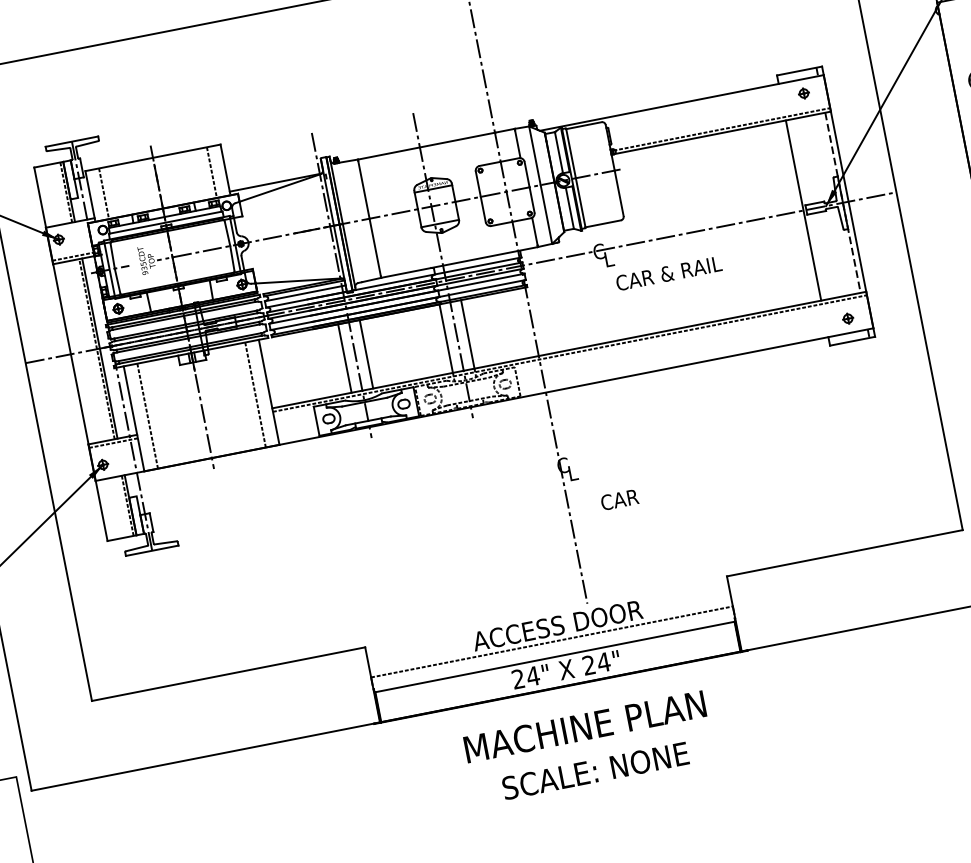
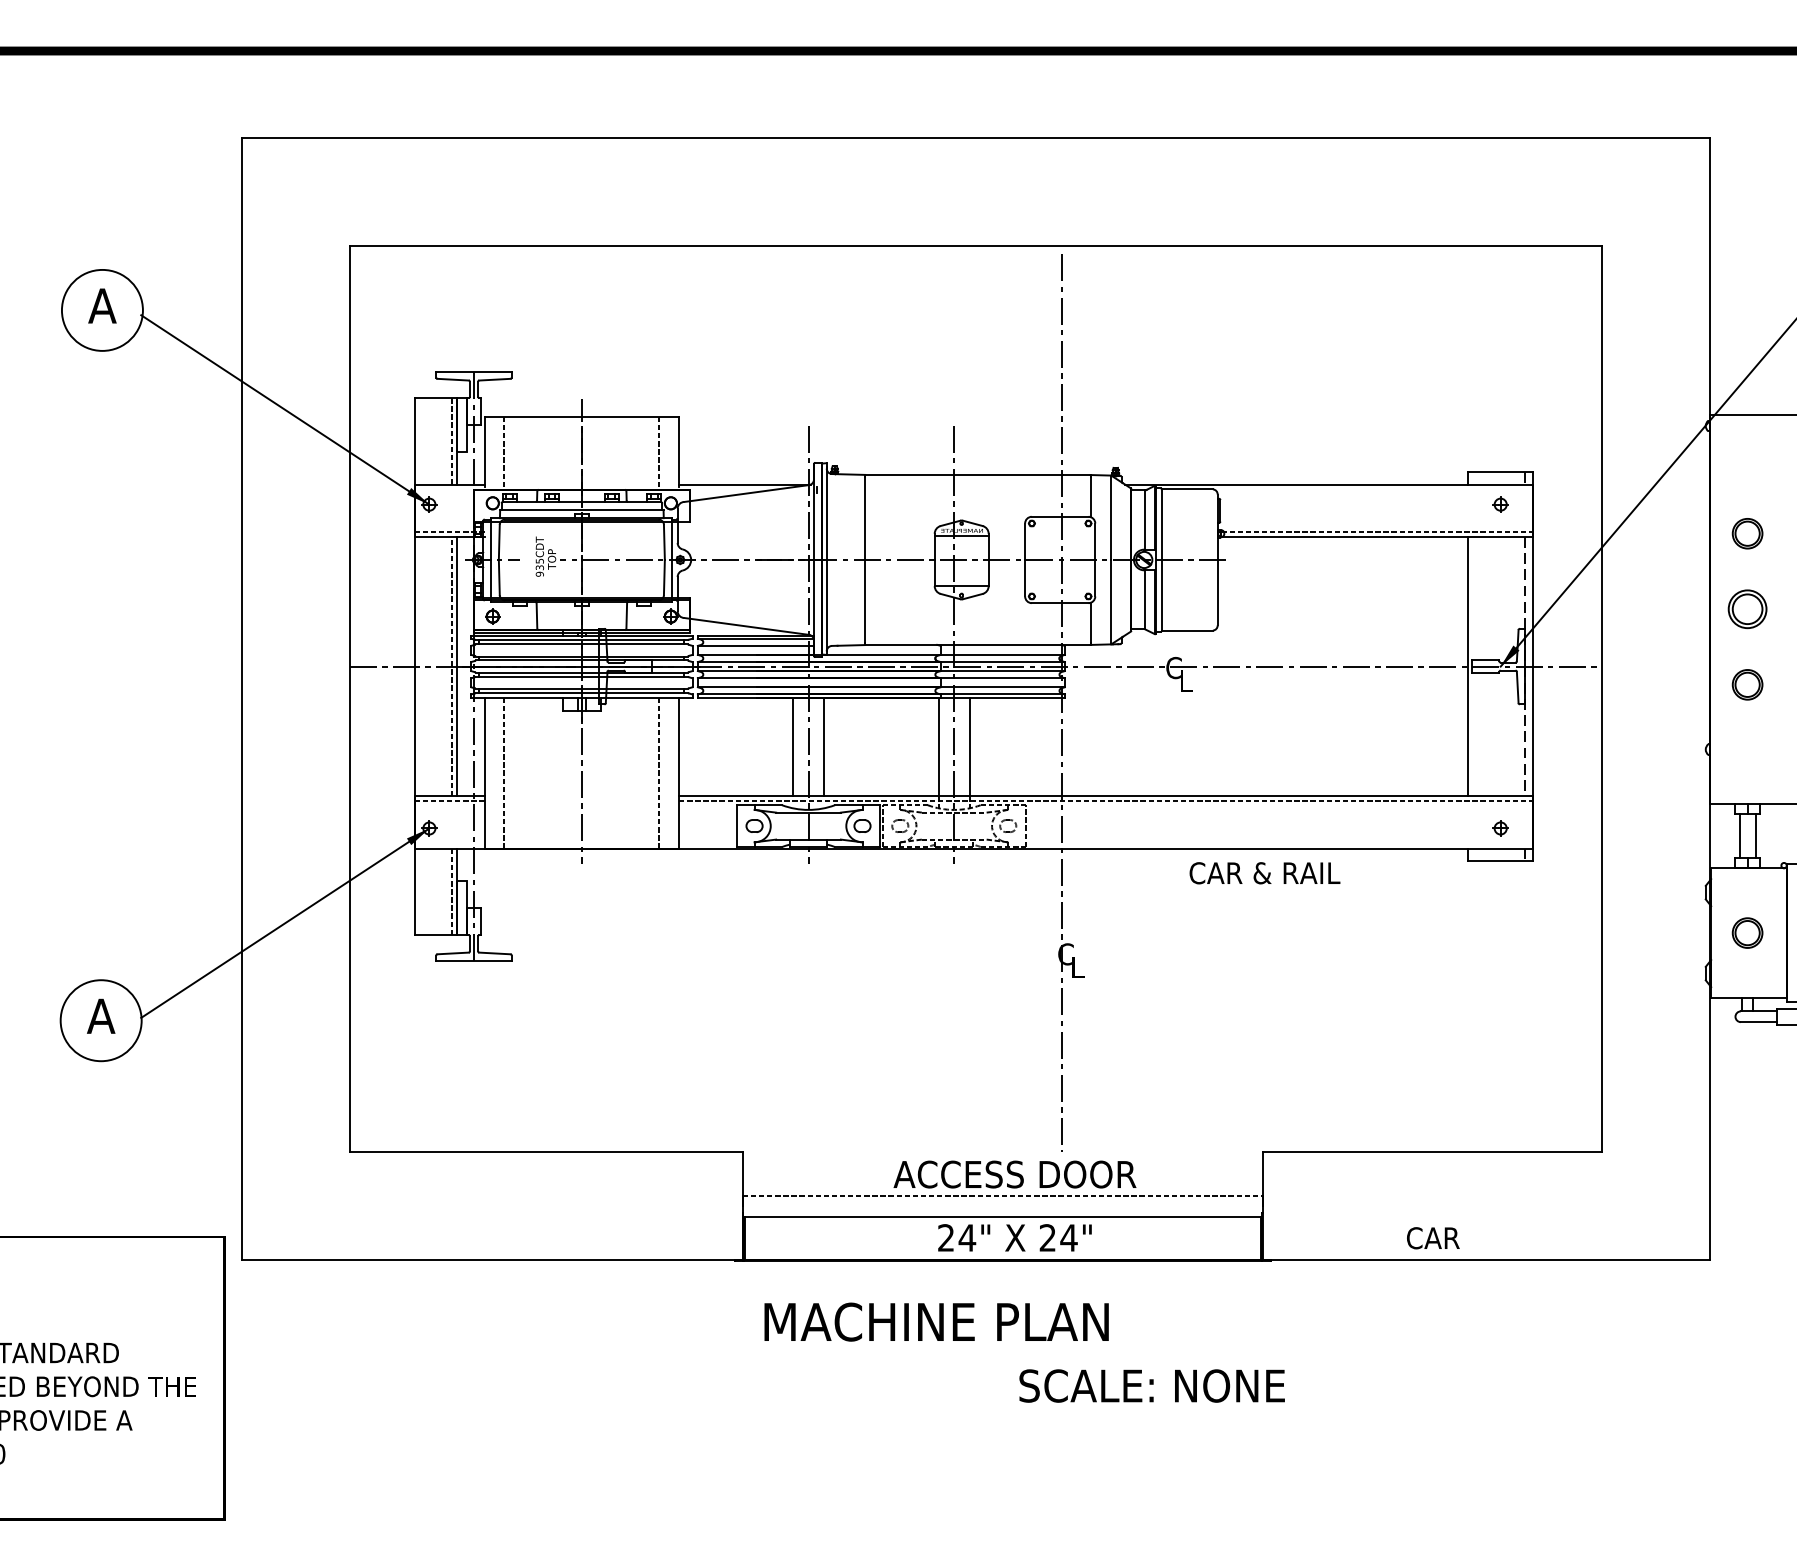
text: (668, 273) -> (1264, 873), moved
text: (619, 500) -> (1433, 1238), moved
text: (584, 726) -> (936, 1321), moved
text: (595, 770) -> (1151, 1385), moved

